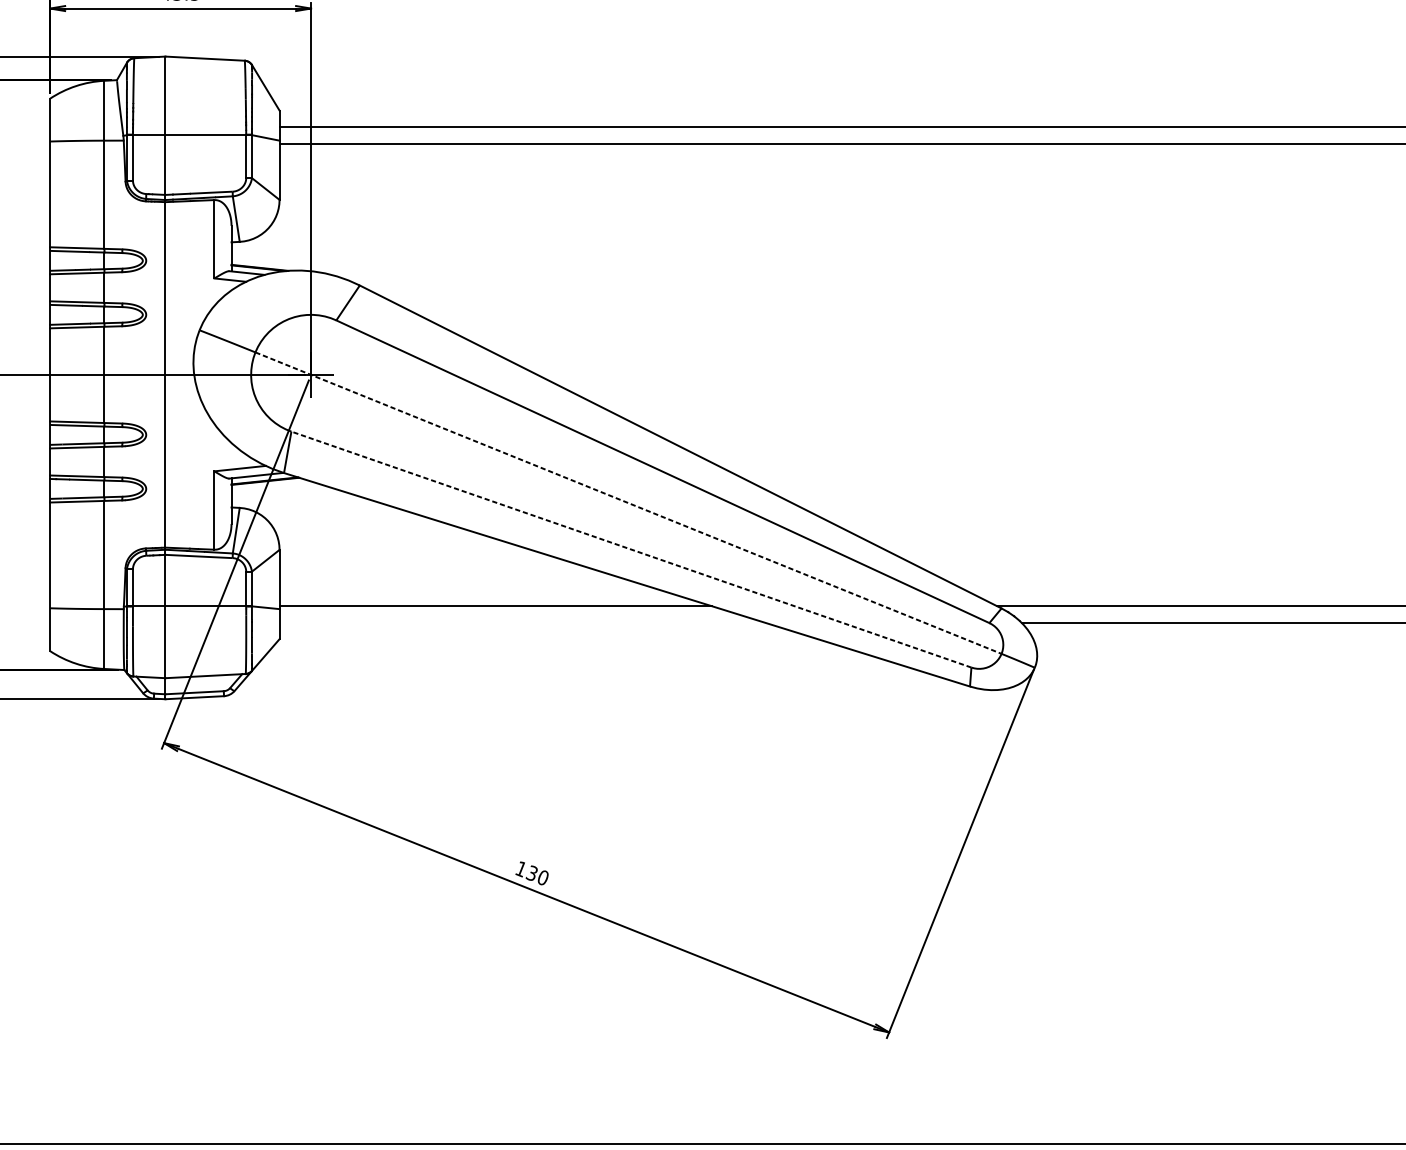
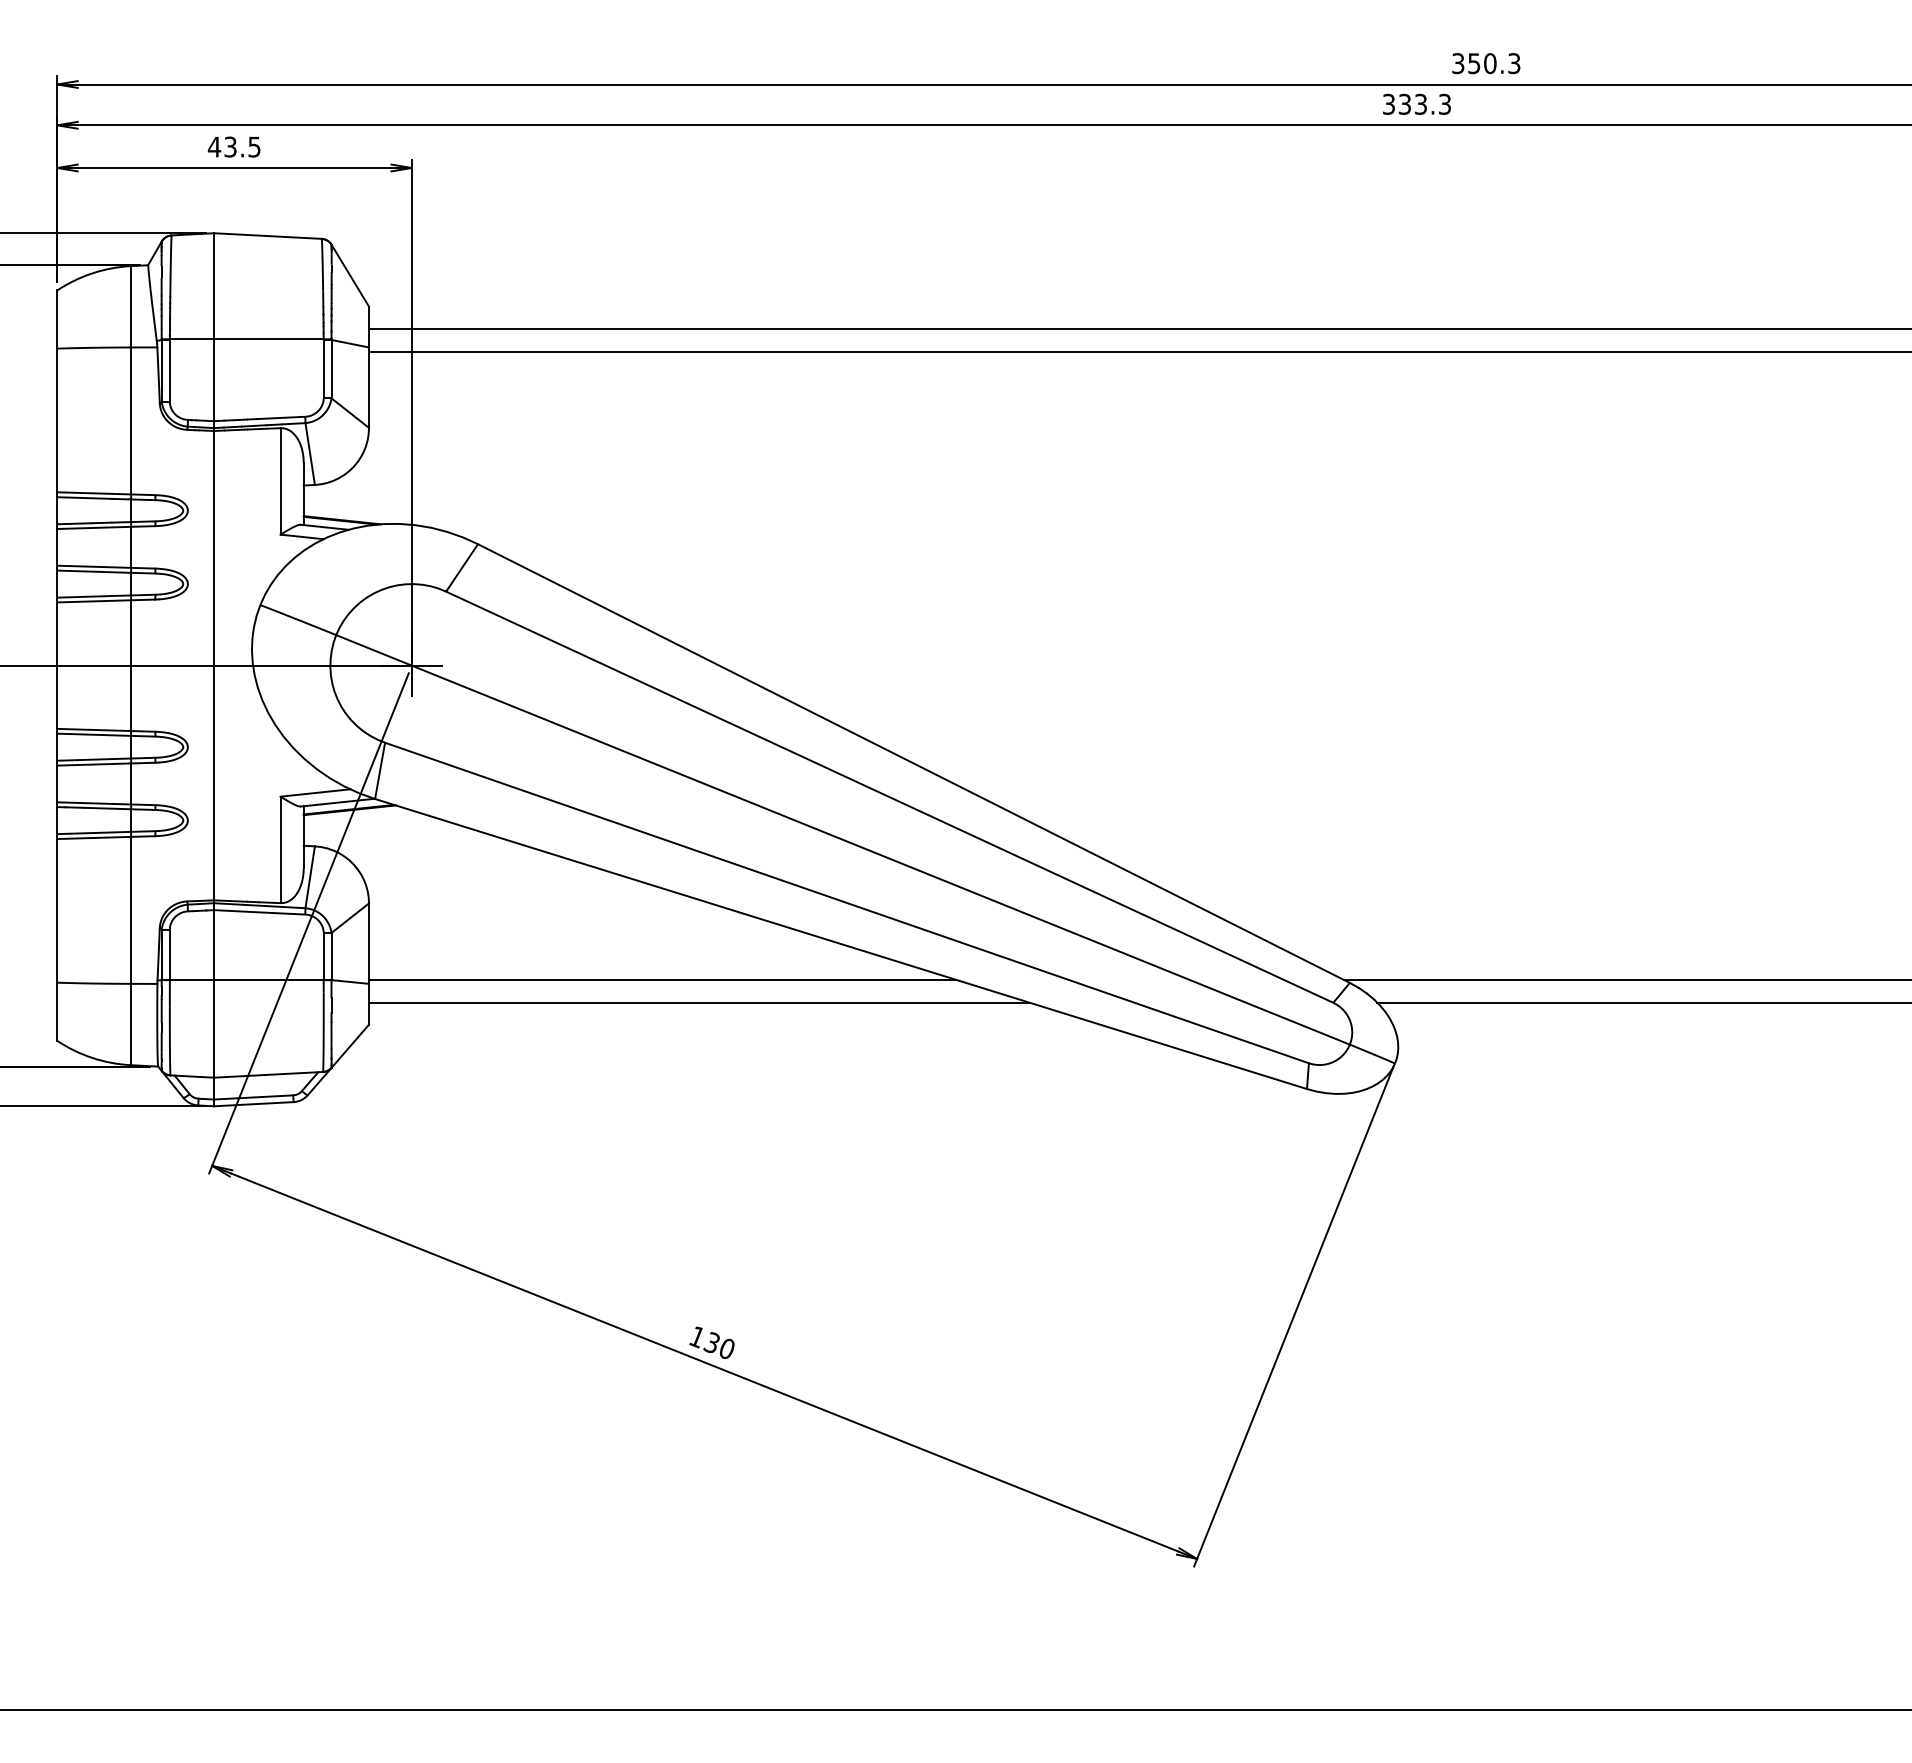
line: (628, 502) -> (843, 839), dashed -> solid
line: (631, 549) -> (847, 903), dashed -> solid
line: (522, 622) -> (699, 1002), added

